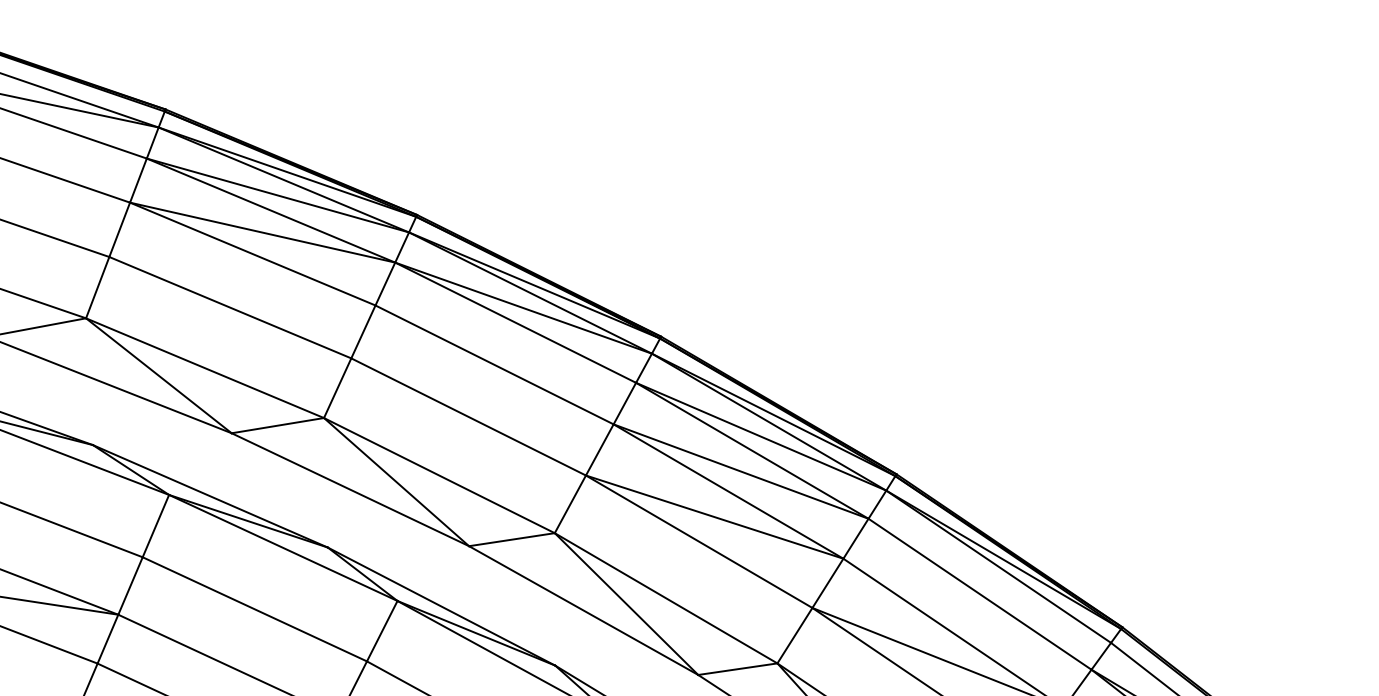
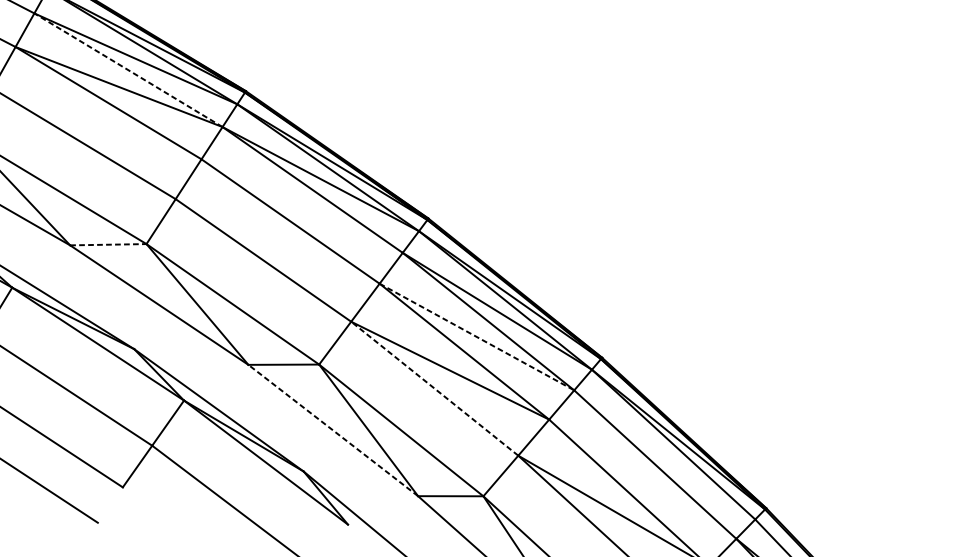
line: (271, 210) -> (128, 70), solid -> dashed
line: (277, 425) -> (108, 244), solid -> dashed
line: (741, 471) -> (477, 337), solid -> dashed
line: (698, 541) -> (434, 388), solid -> dashed
line: (583, 610) -> (333, 430), solid -> dashed

